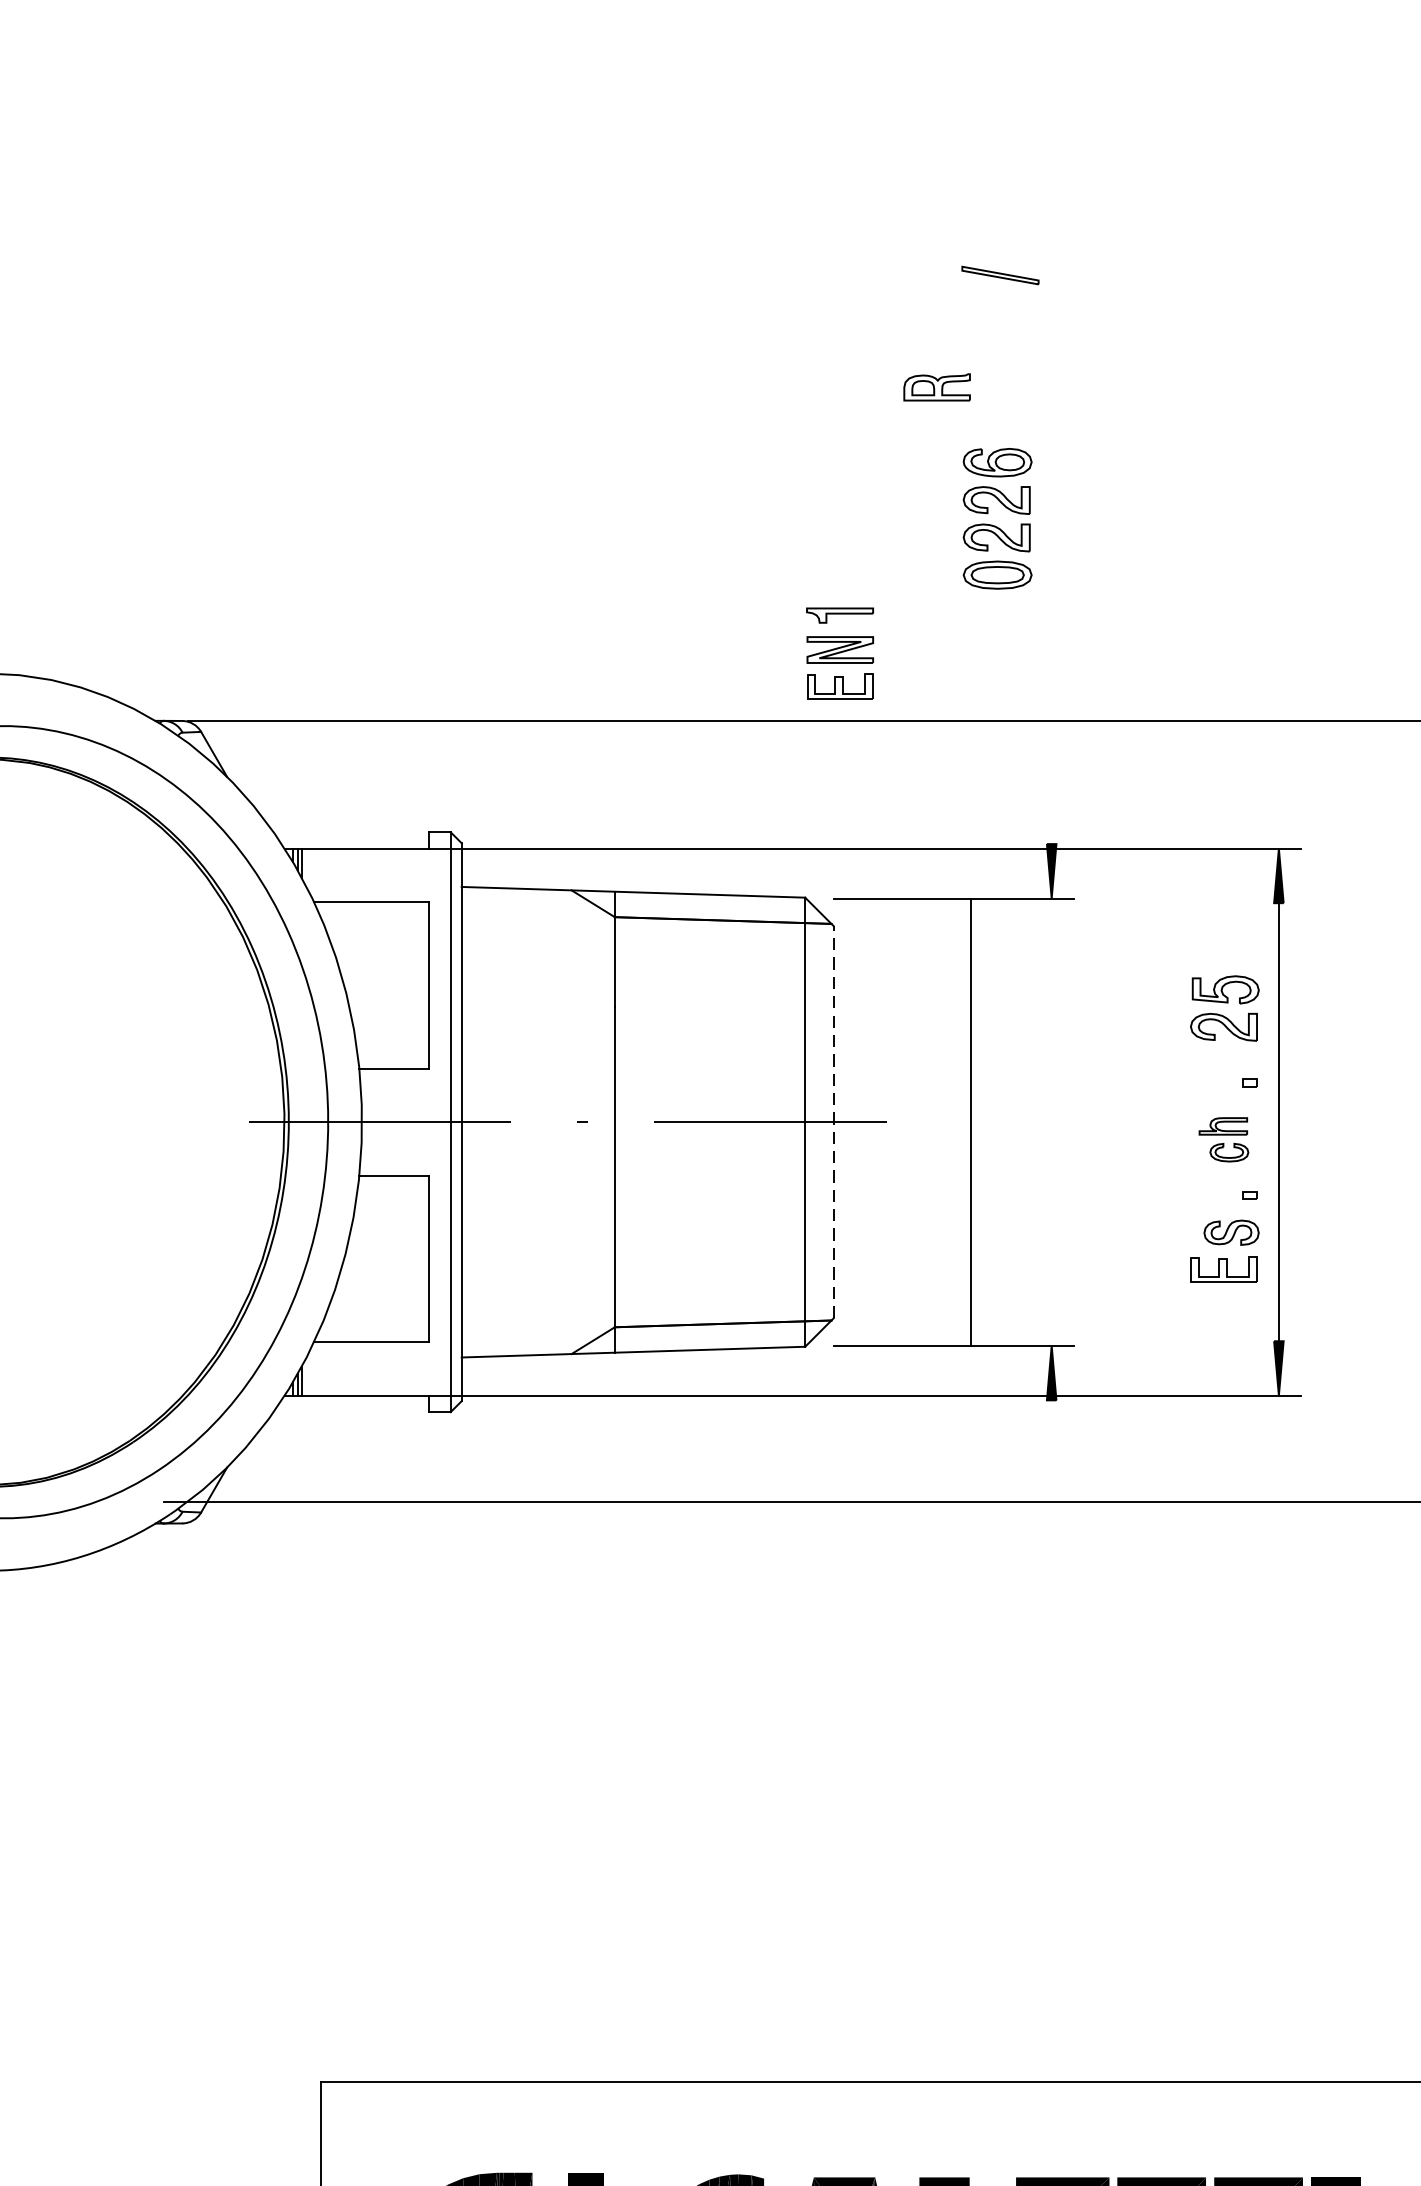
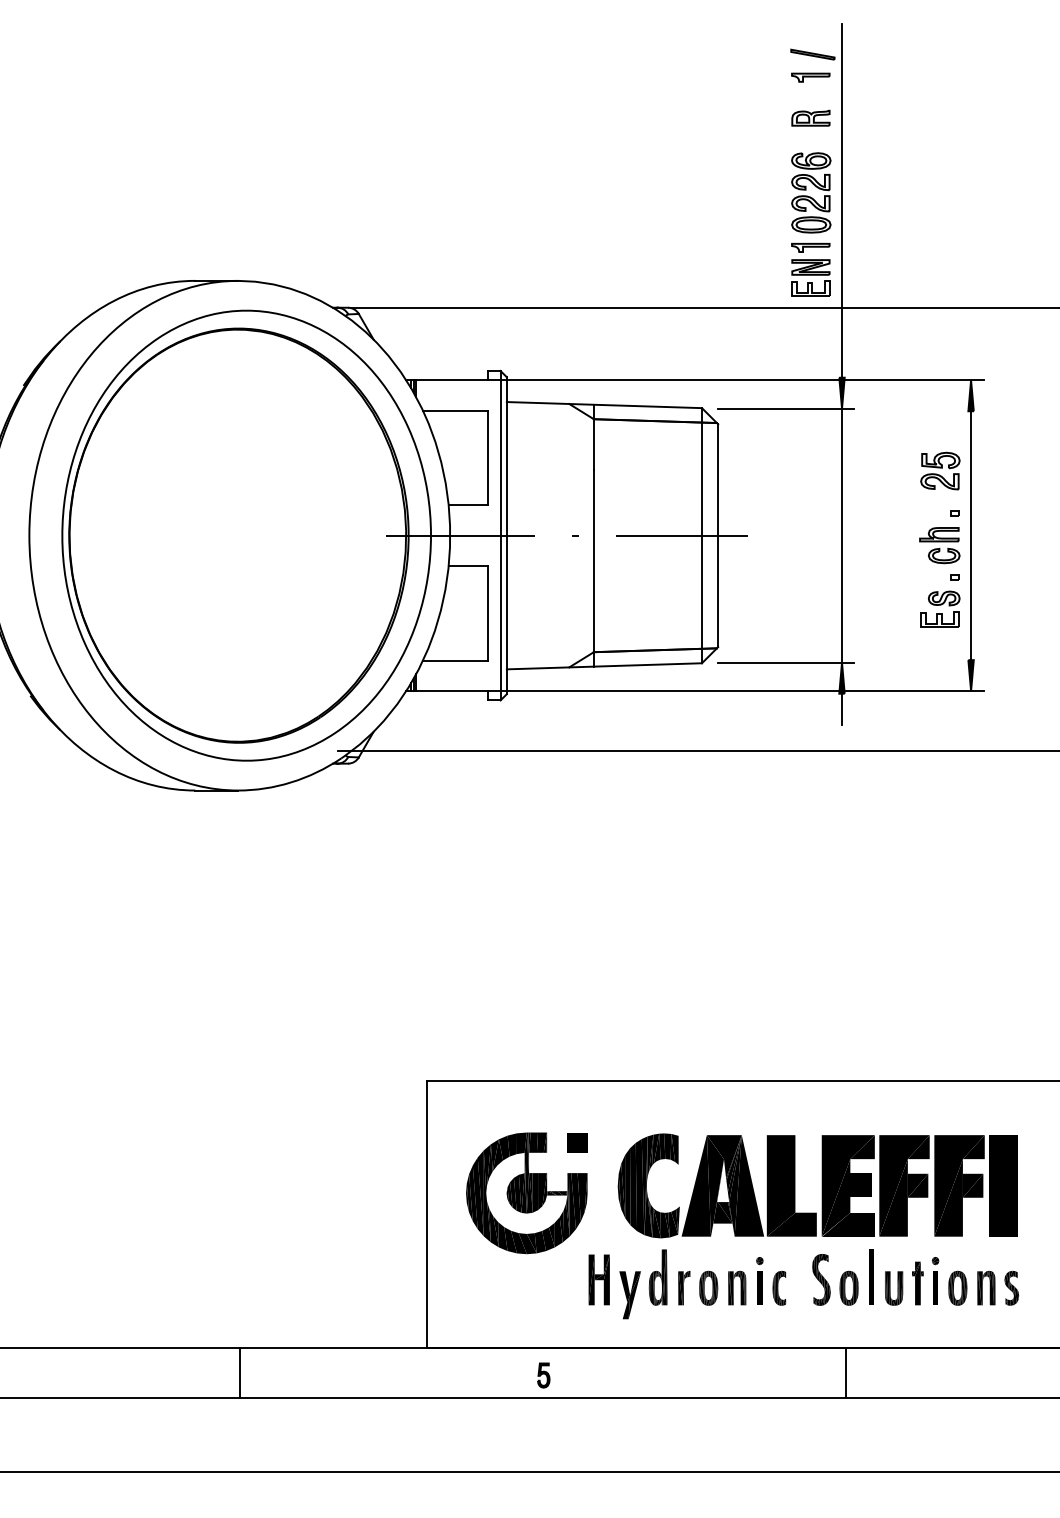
part: (996, 315) -> (810, 77), added
part: (936, 386) -> (810, 117), moved
line: (1052, 532) -> (842, 200), added
part: (839, 653) -> (810, 269), moved
line: (834, 1121) -> (718, 535), dashed -> solid
line: (971, 1121) -> (842, 535), moved
part: (1223, 1139) -> (939, 545), size x1.43
line: (1052, 1426) -> (842, 708), added

